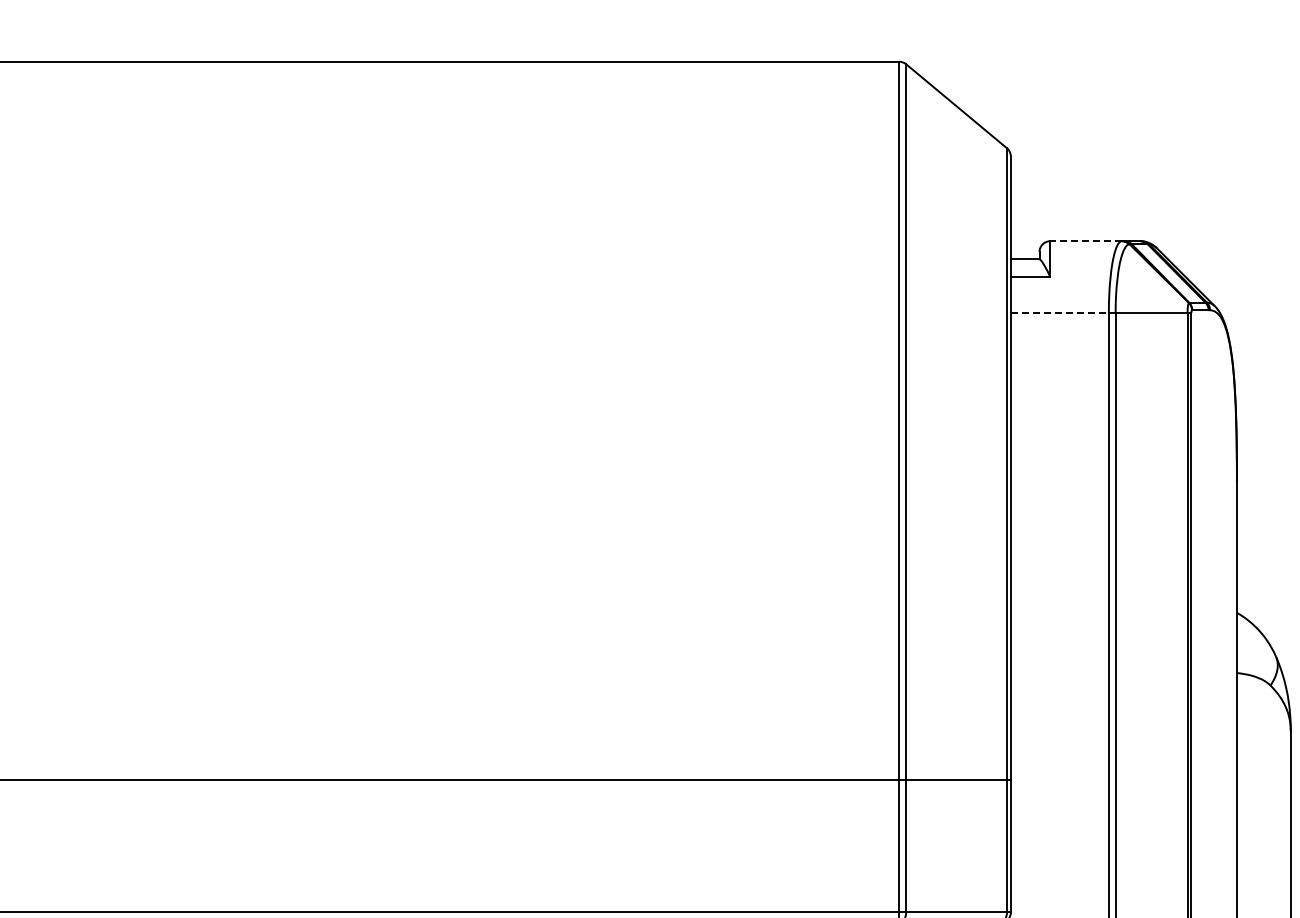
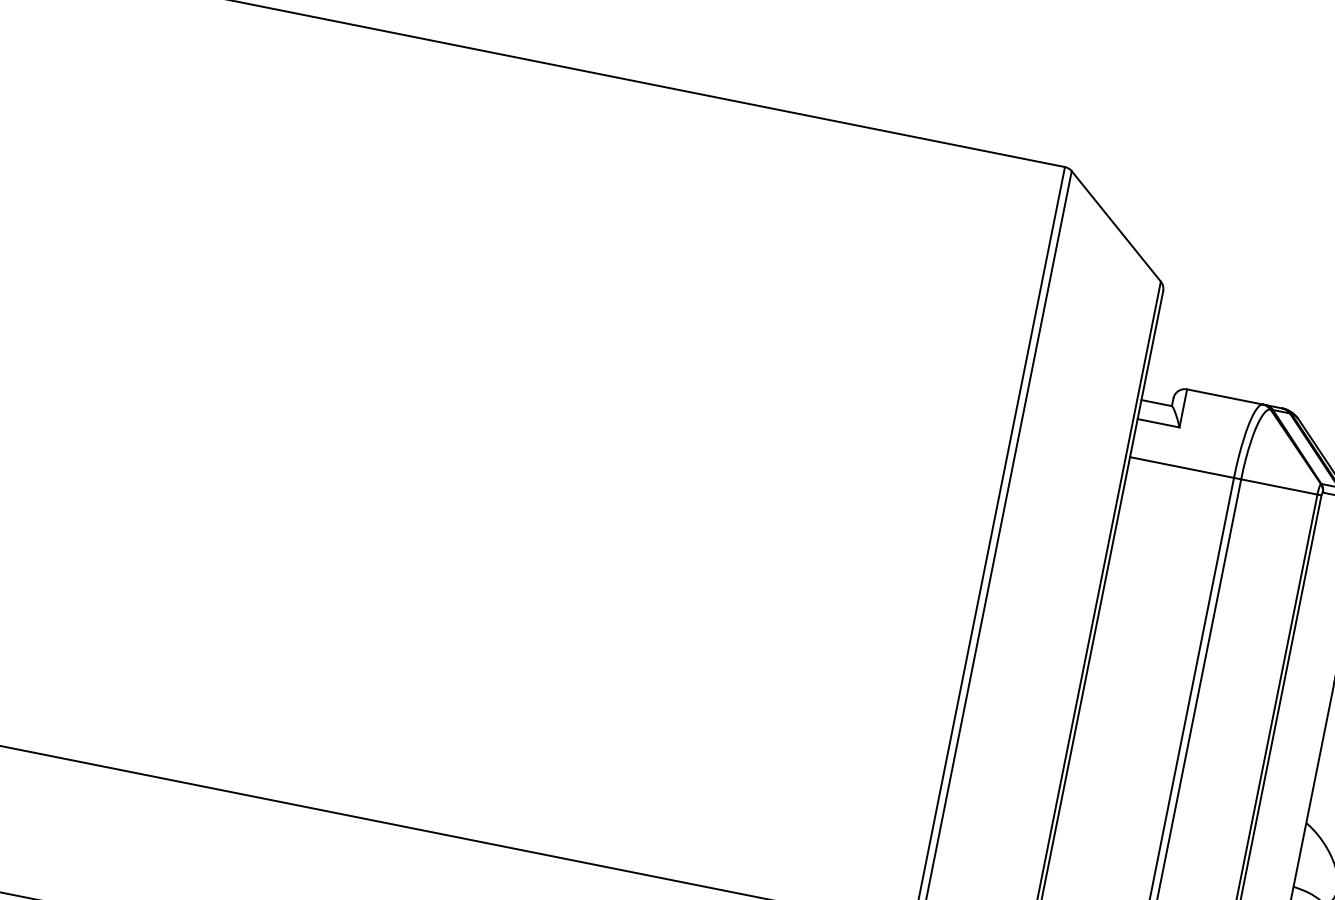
line: (1086, 241) -> (1225, 397), dashed -> solid
line: (1060, 313) -> (1182, 468), dashed -> solid

